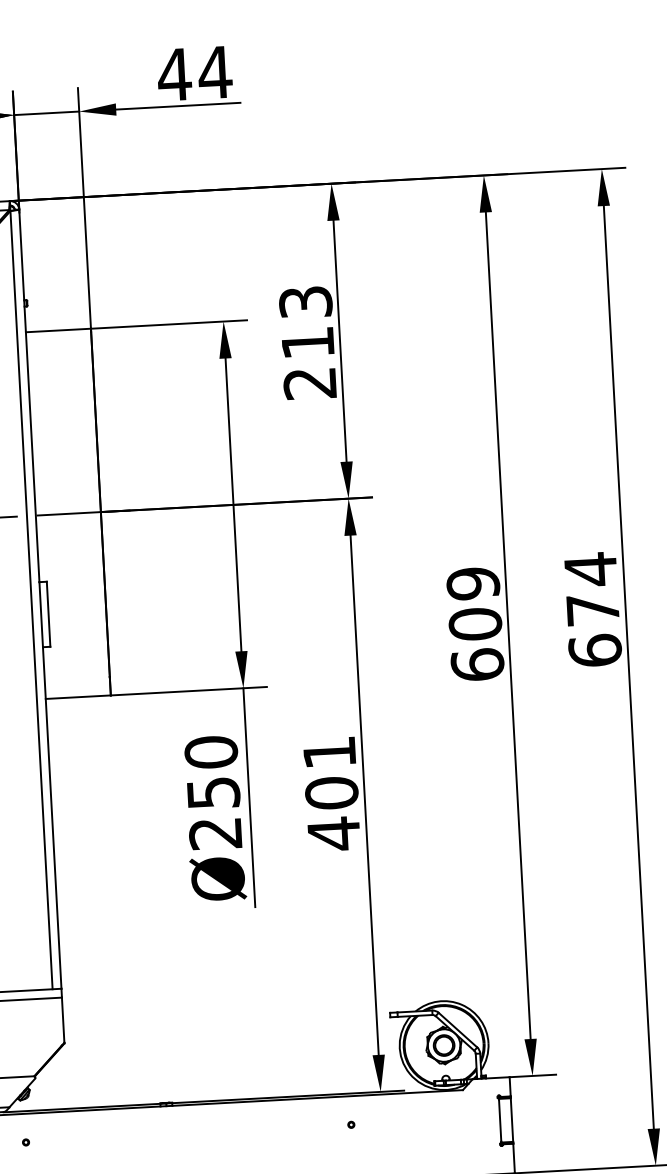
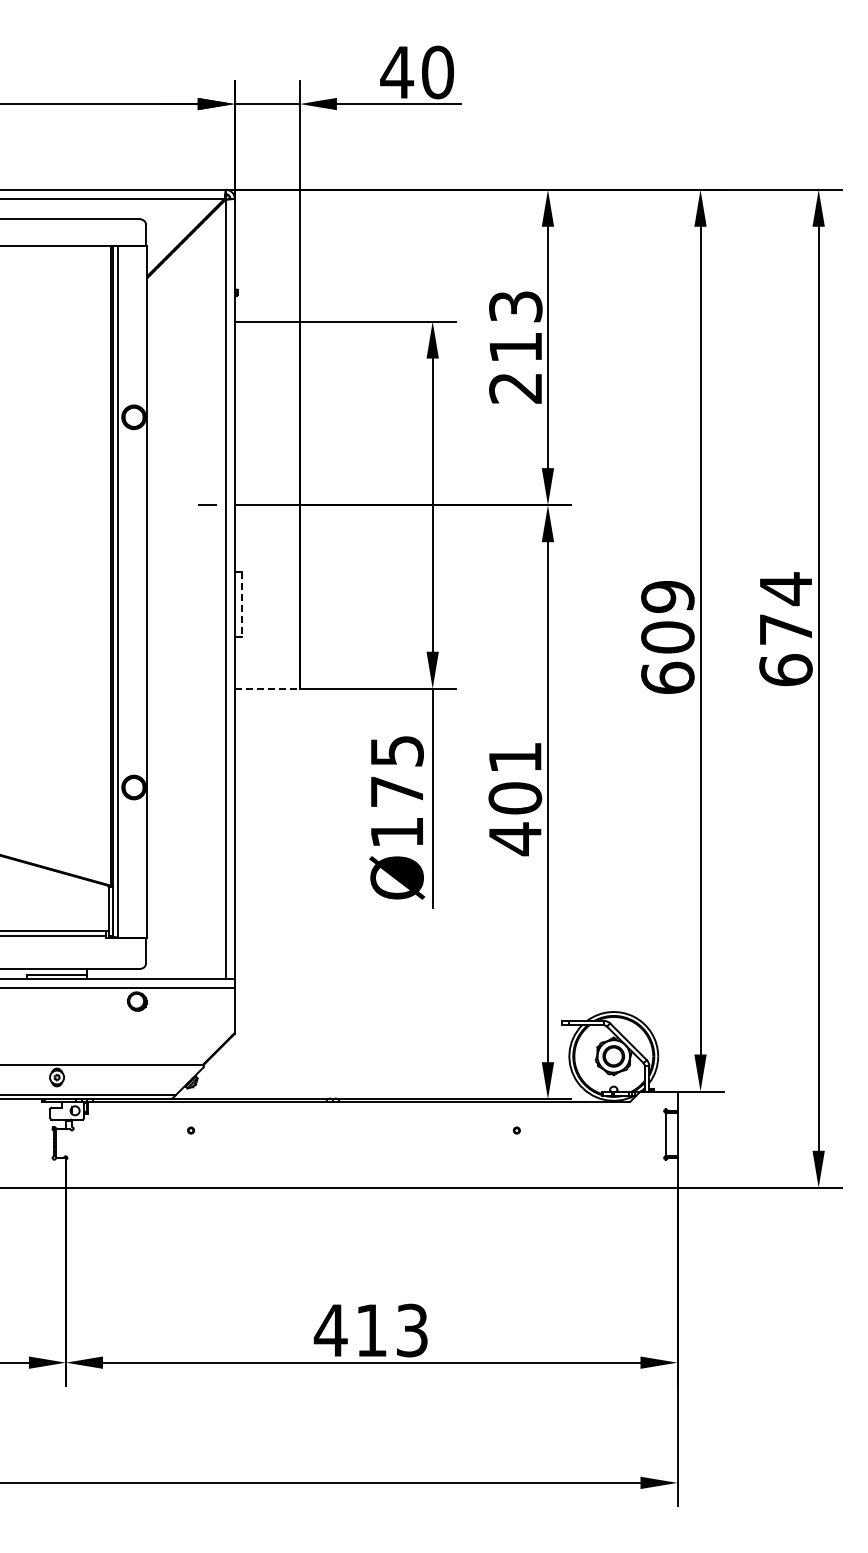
text: (214, 72) -> (437, 72), 44 -> 40
line: (48, 614) -> (242, 604), solid -> dashed
line: (78, 696) -> (267, 688), solid -> dashed
text: (212, 792) -> (396, 791), Ø250 -> Ø175

